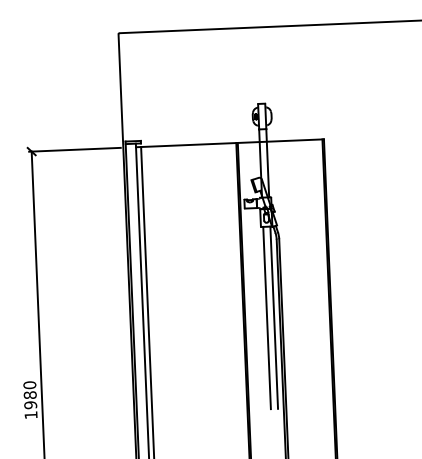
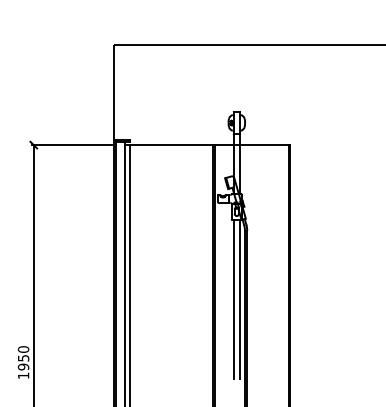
text: (30, 394) -> (23, 357), 1980 -> 1950

